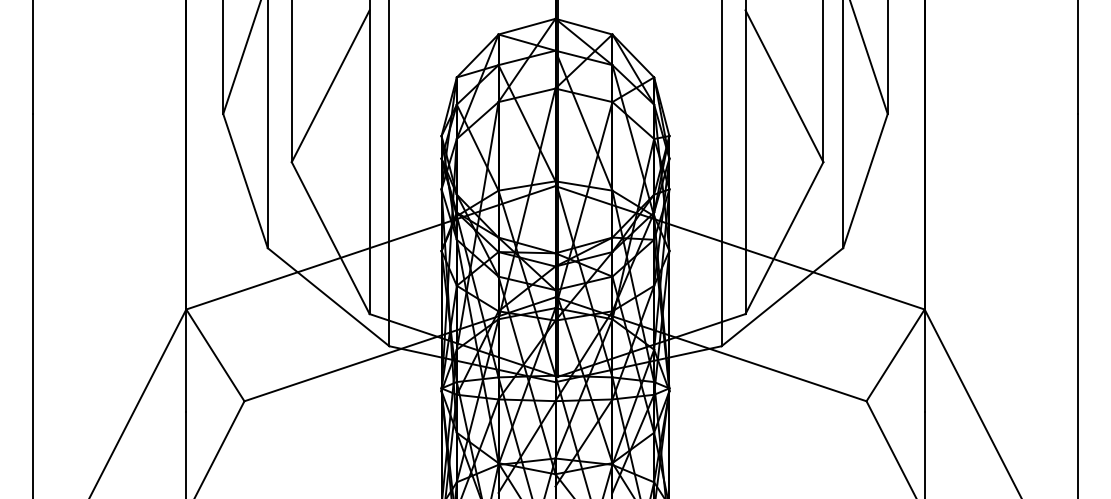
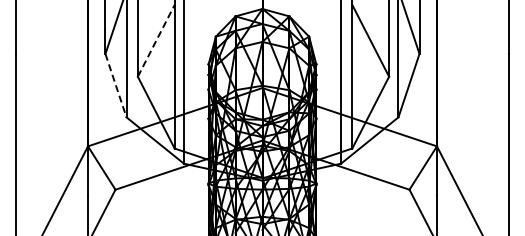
line: (331, 85) -> (156, 40), solid -> dashed
line: (246, 182) -> (116, 86), solid -> dashed

